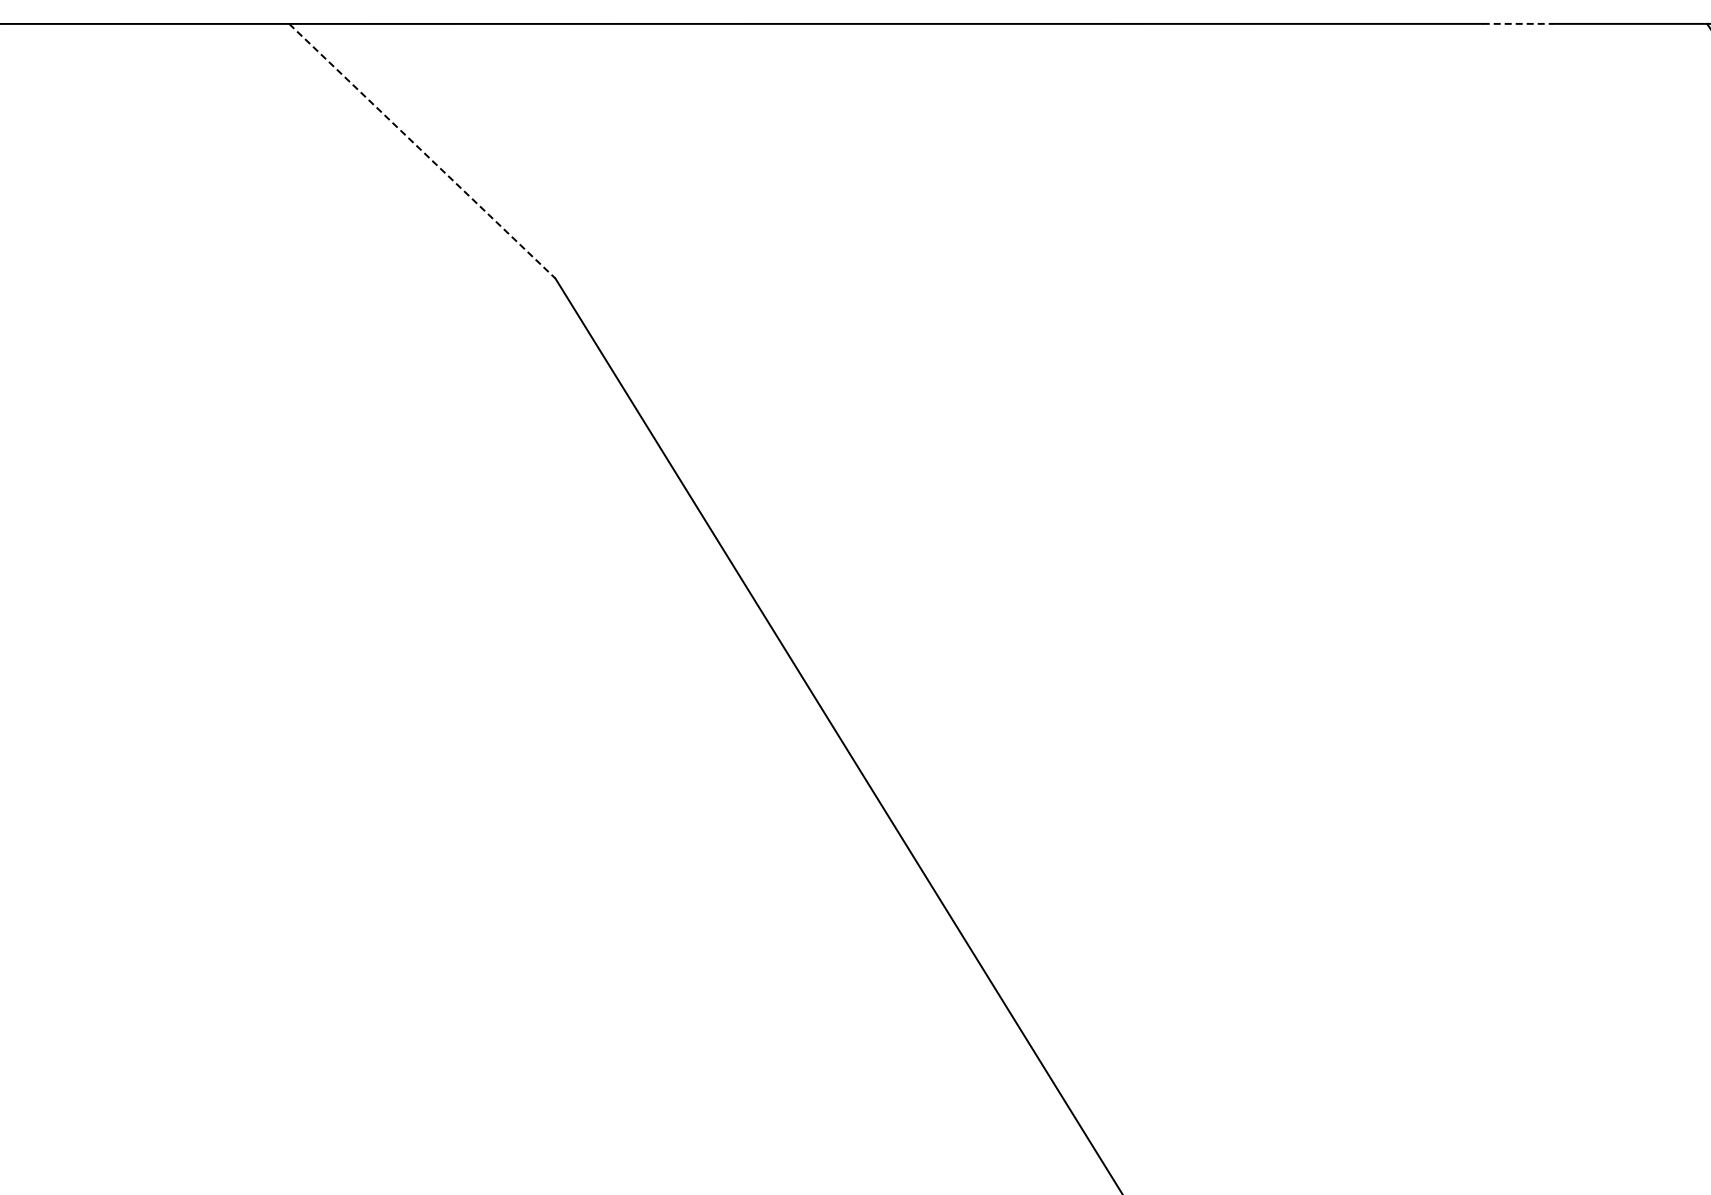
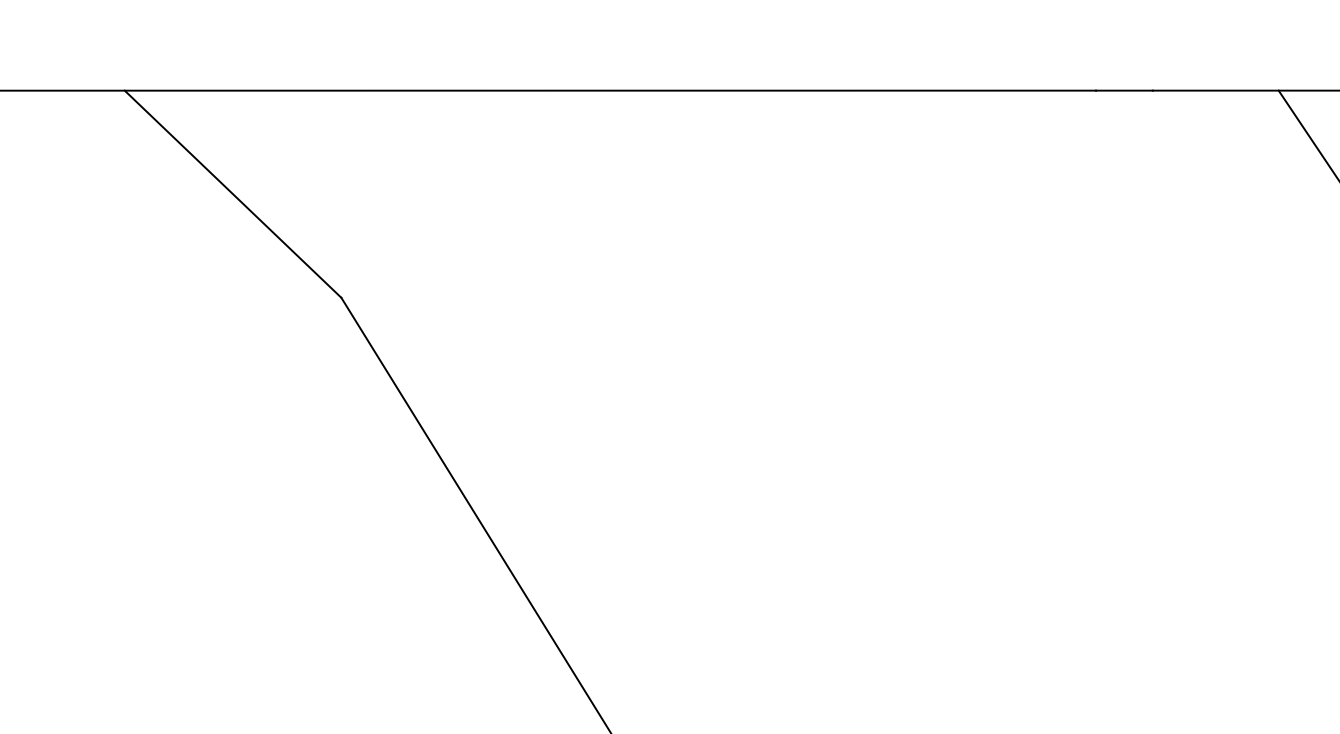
line: (1517, 23) -> (1124, 90), dashed -> solid
line: (422, 151) -> (233, 194), dashed -> solid

